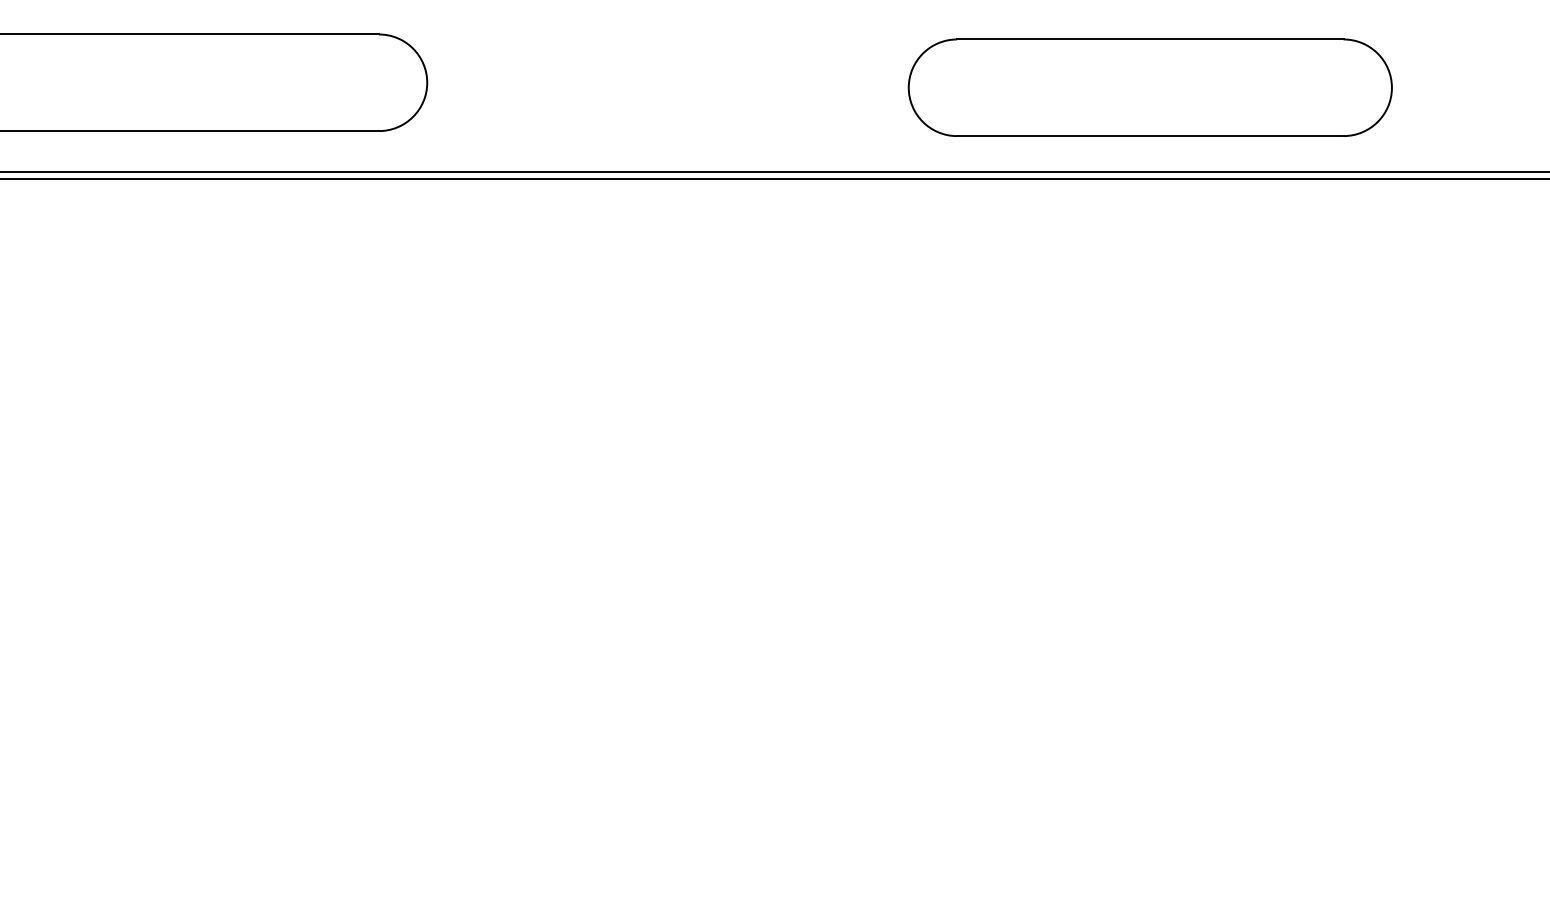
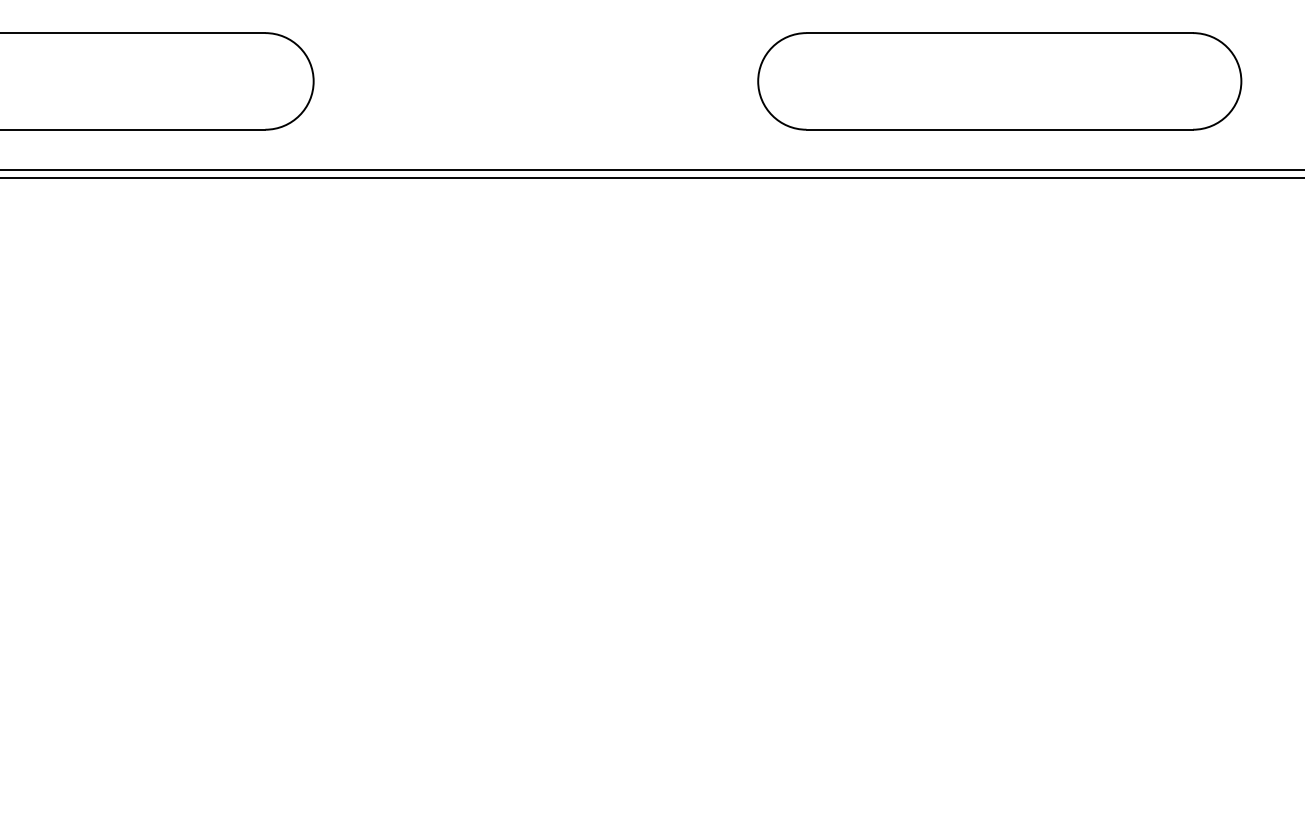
part: (1149, 87) -> (998, 81), moved

